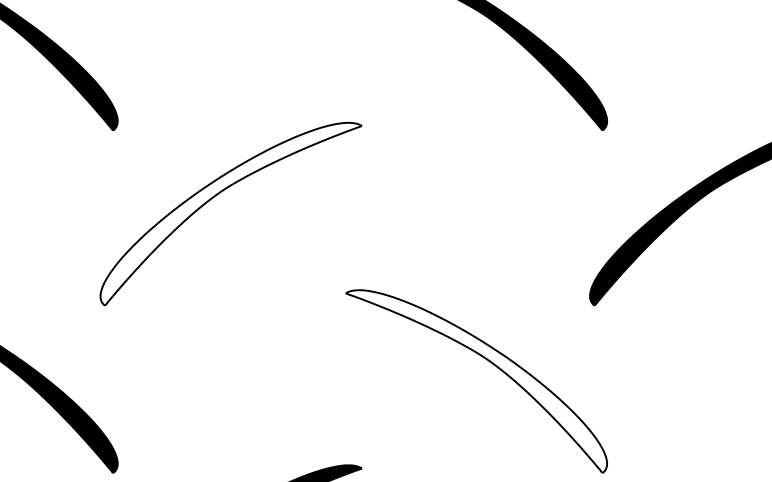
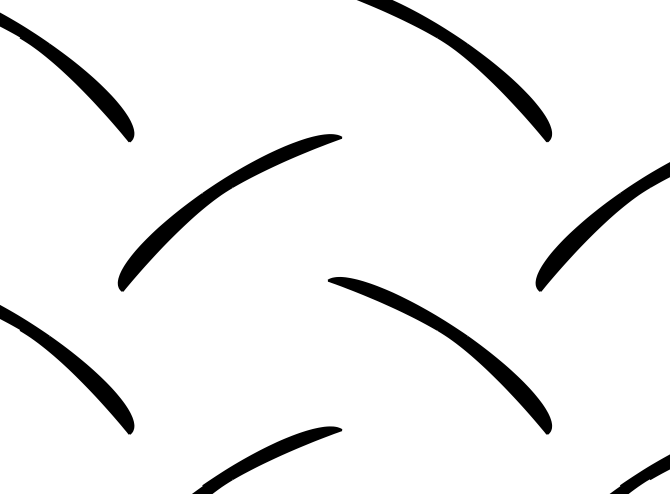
fill: (230, 214) -> (229, 213), added
fill: (476, 381) -> (439, 355), added

